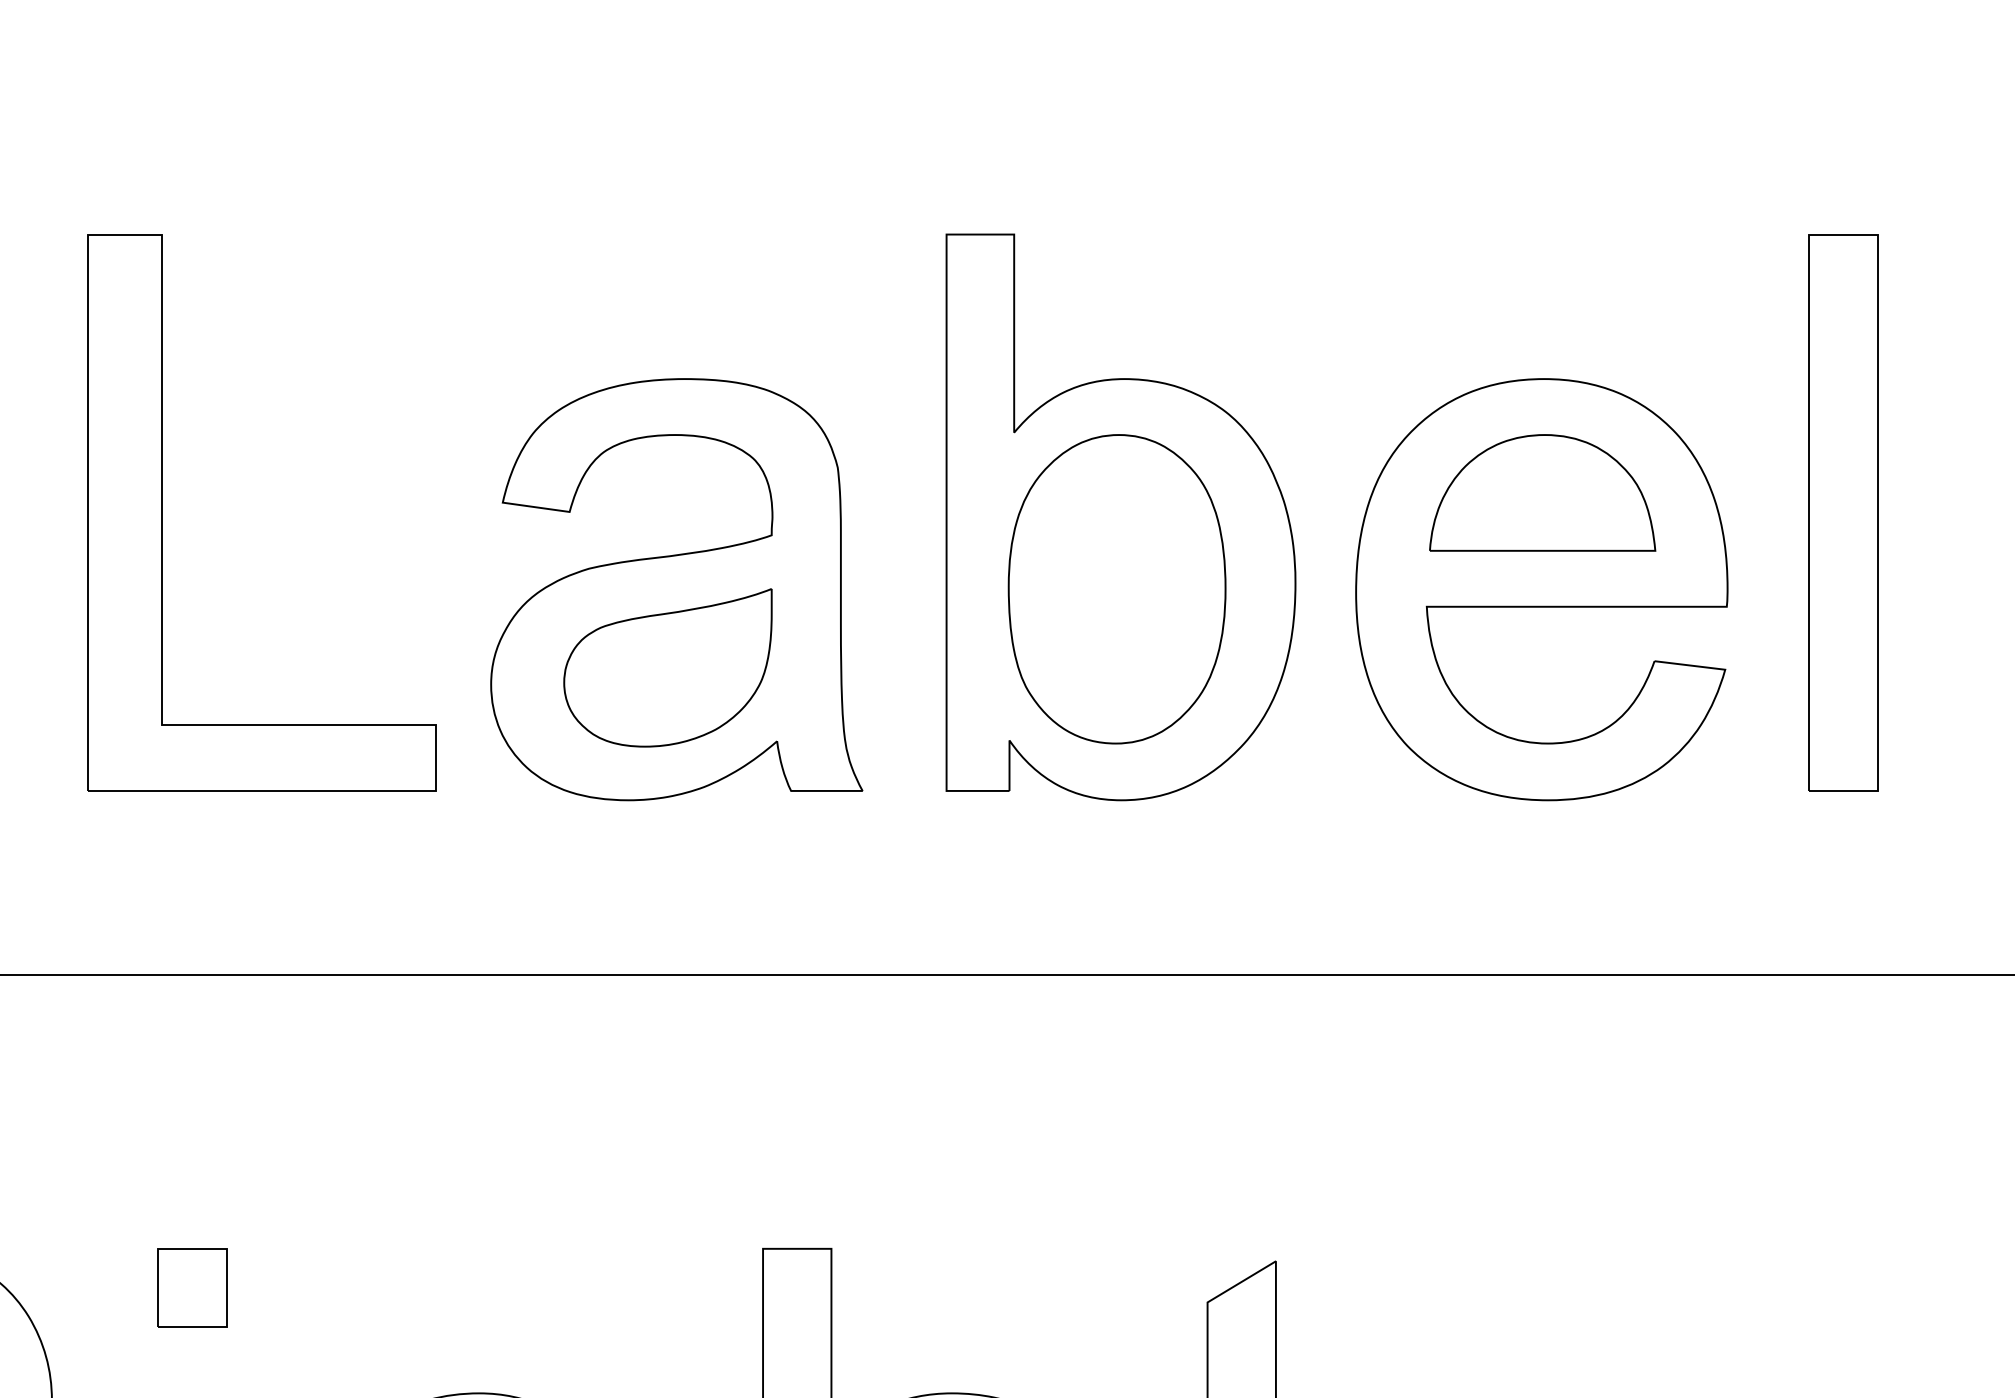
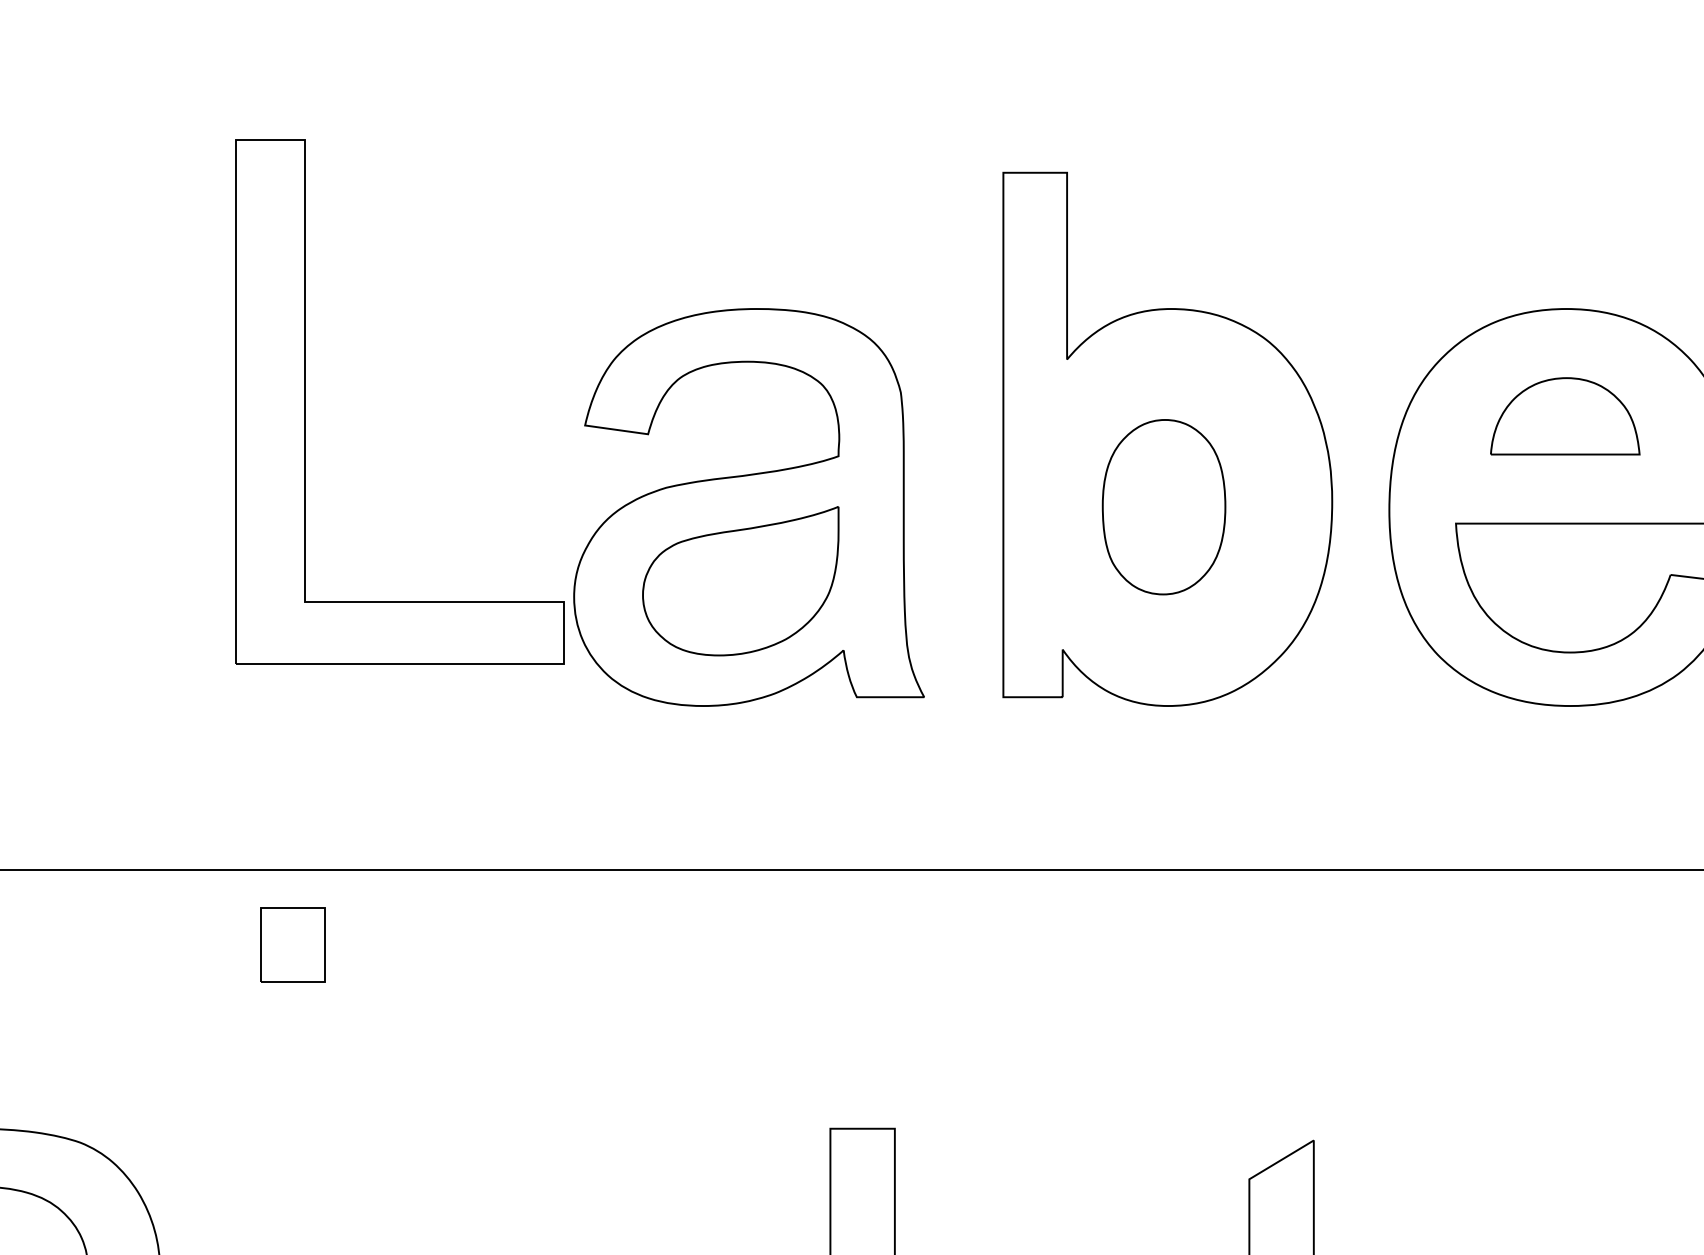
part: (1542, 492) -> (1565, 415), size x0.7
part: (162, 512) -> (305, 401), moved
part: (1116, 589) -> (1163, 507), size x0.6
part: (192, 1287) -> (292, 944), moved

